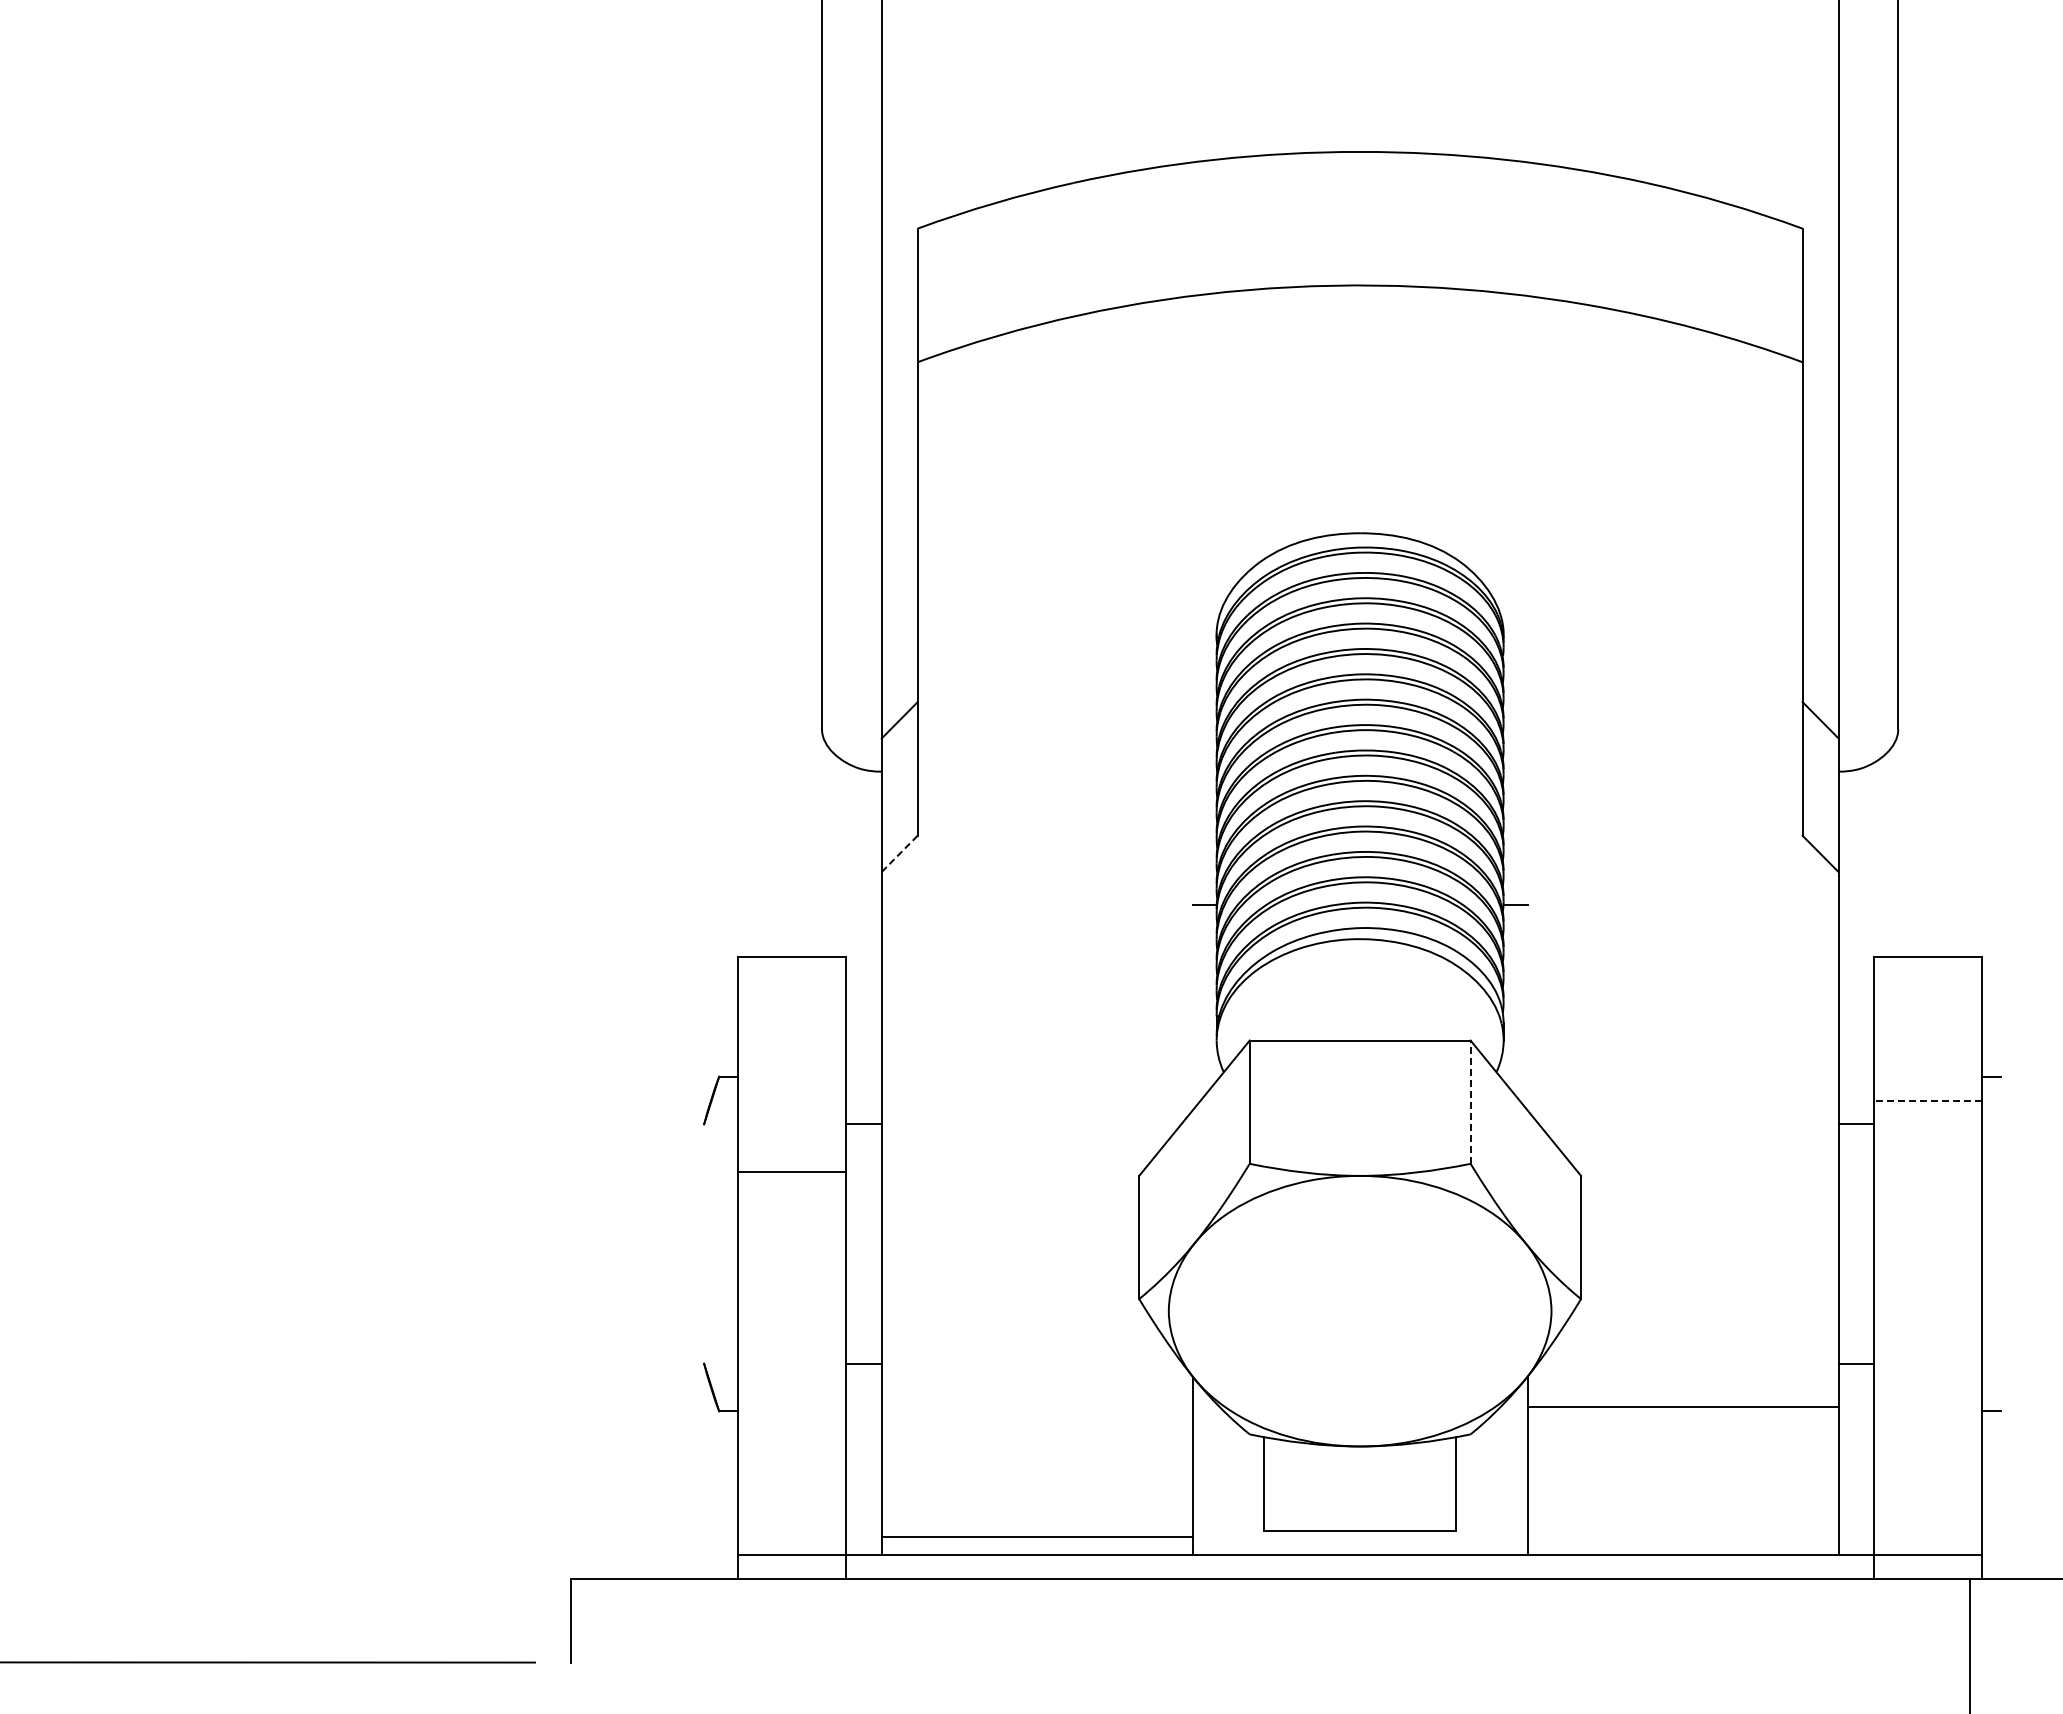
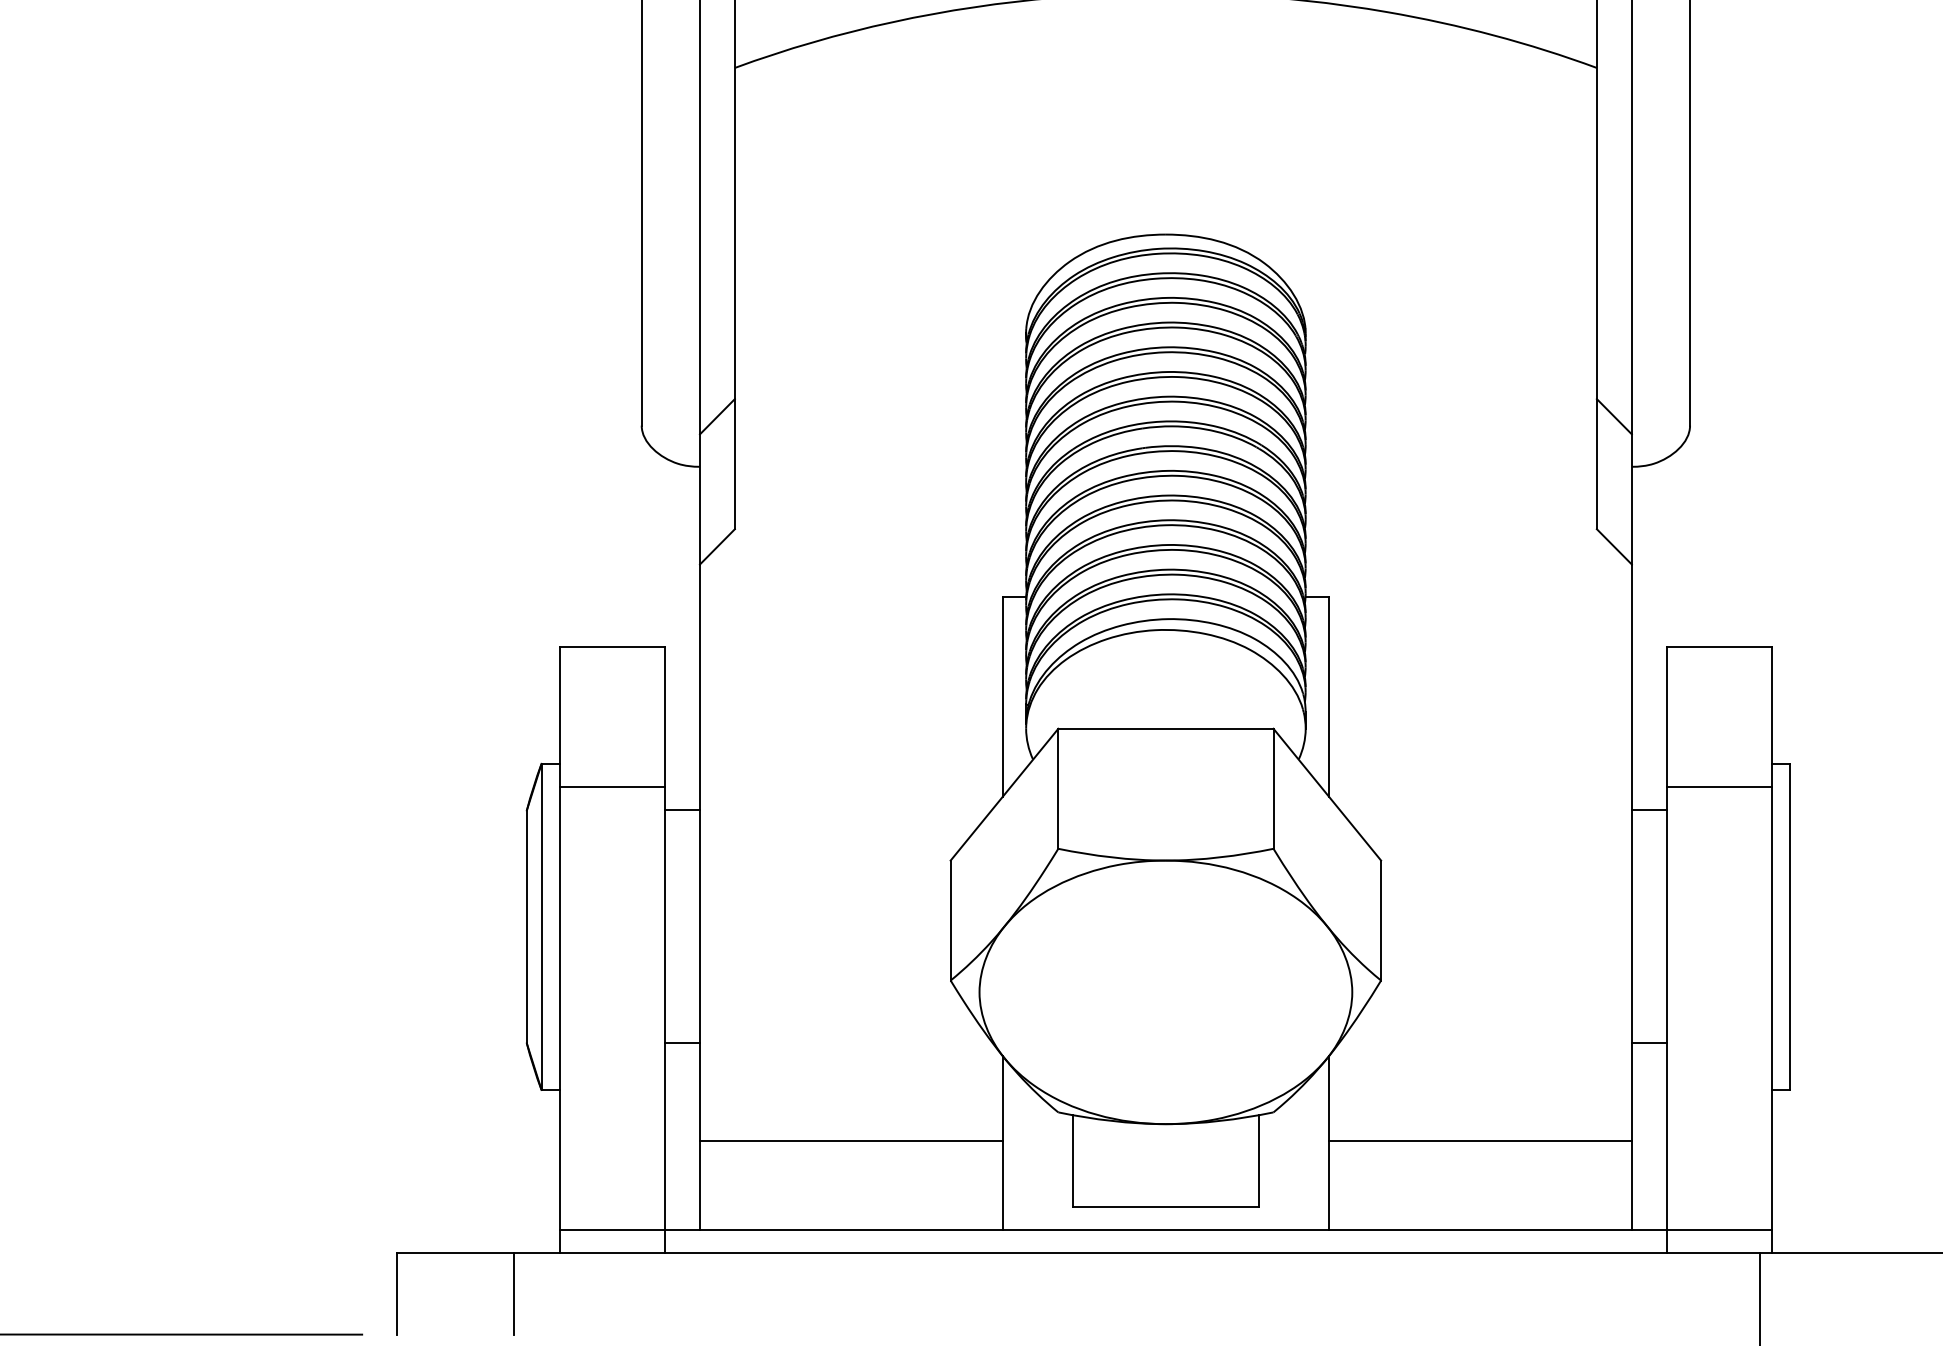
line: (899, 854) -> (717, 547), dashed -> solid
line: (1192, 1007) -> (1002, 696), added
line: (1527, 1007) -> (1328, 696), added
line: (1928, 1100) -> (1719, 787), dashed -> solid
line: (1470, 1102) -> (1273, 789), dashed -> solid
line: (791, 1171) -> (611, 787), moved
line: (704, 1243) -> (527, 926), added
line: (719, 1243) -> (541, 926), added
line: (2001, 1243) -> (1790, 926), added
line: (1682, 1406) -> (1479, 1140), moved
line: (1036, 1536) -> (850, 1140), moved
line: (690, 1620) -> (513, 1293), added

